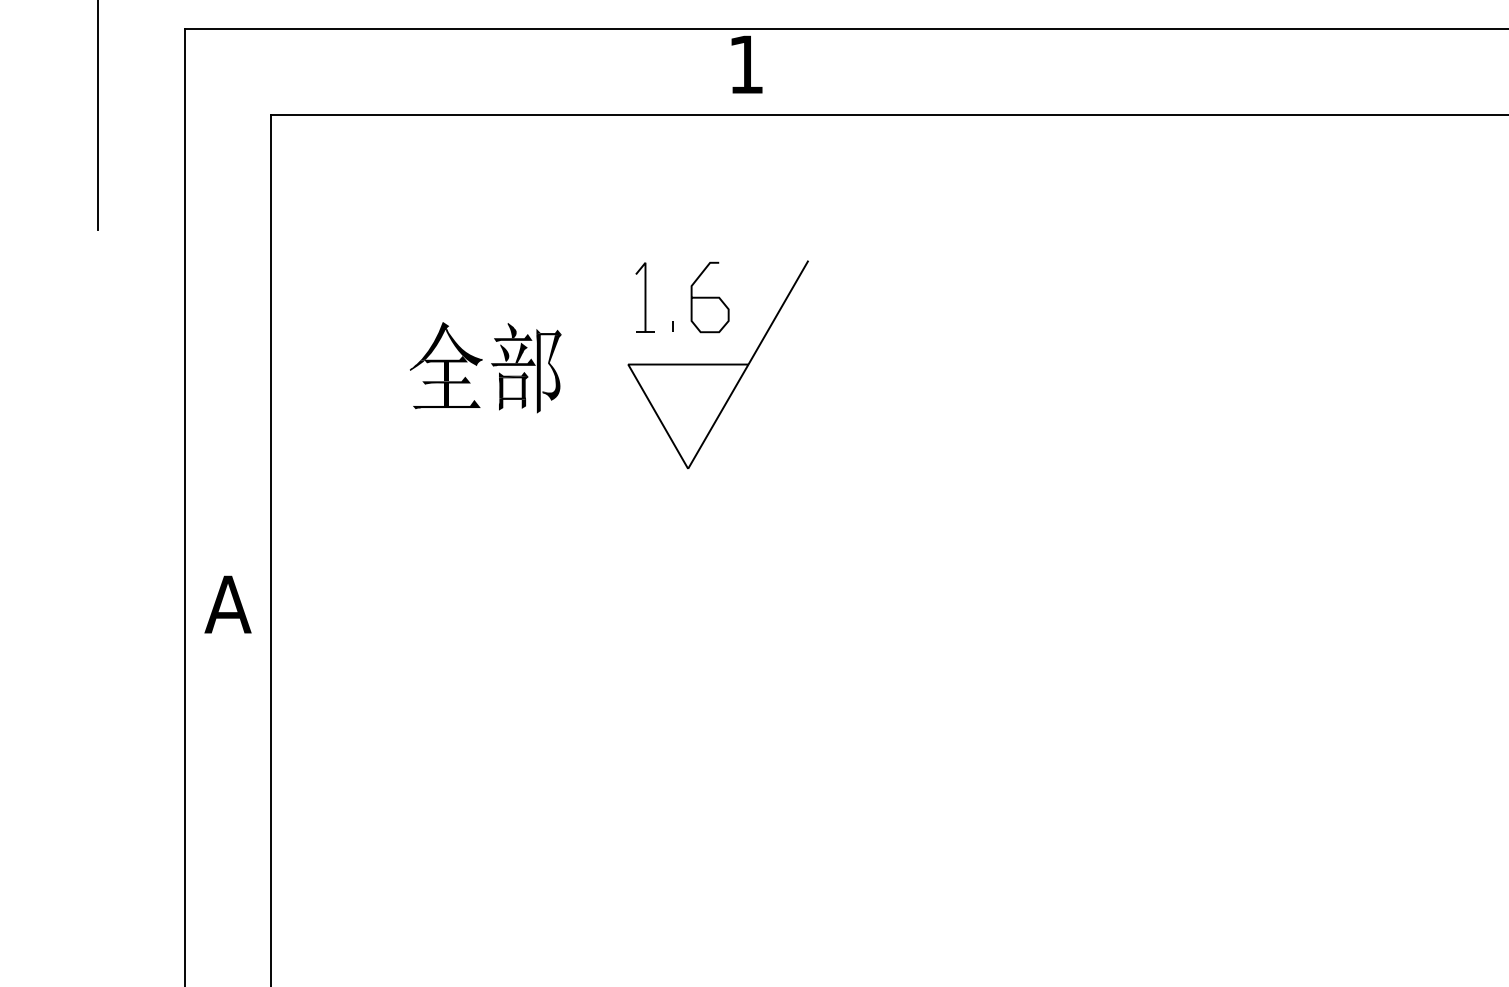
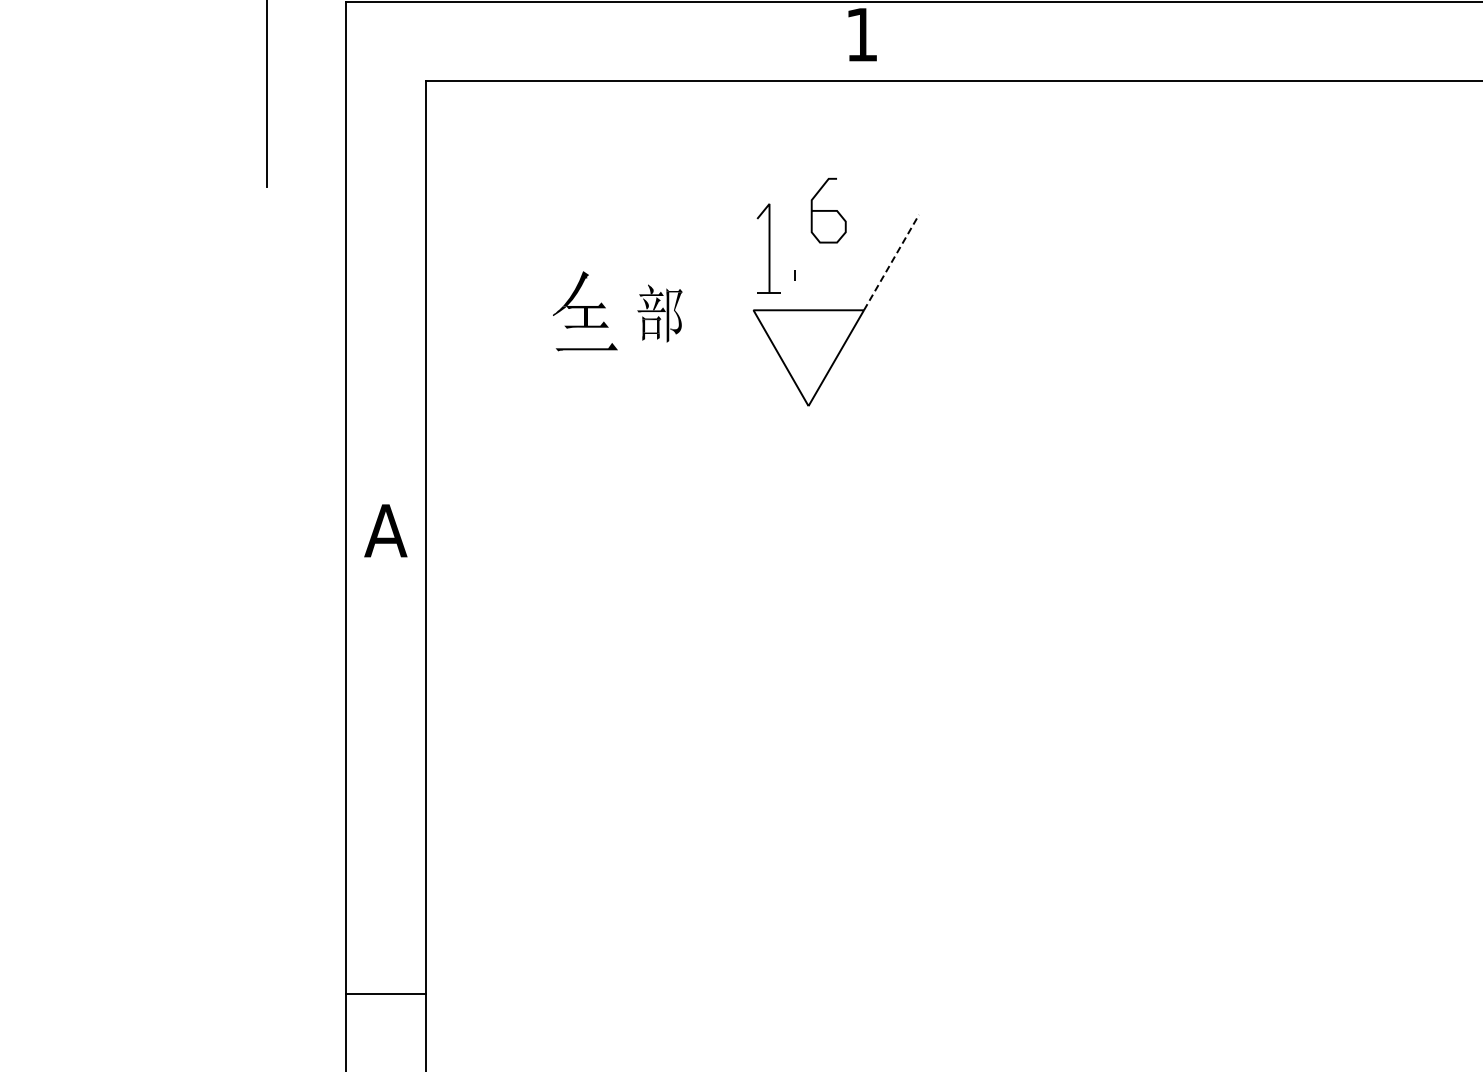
part: (644, 297) -> (768, 248), size x1.4
curve: (709, 297) -> (828, 210), moved
line: (778, 312) -> (891, 262), solid -> dashed
fill: (463, 347) -> (602, 294), removed
part: (525, 368) -> (659, 313), size x0.7
fill: (446, 394) -> (586, 337), removed

